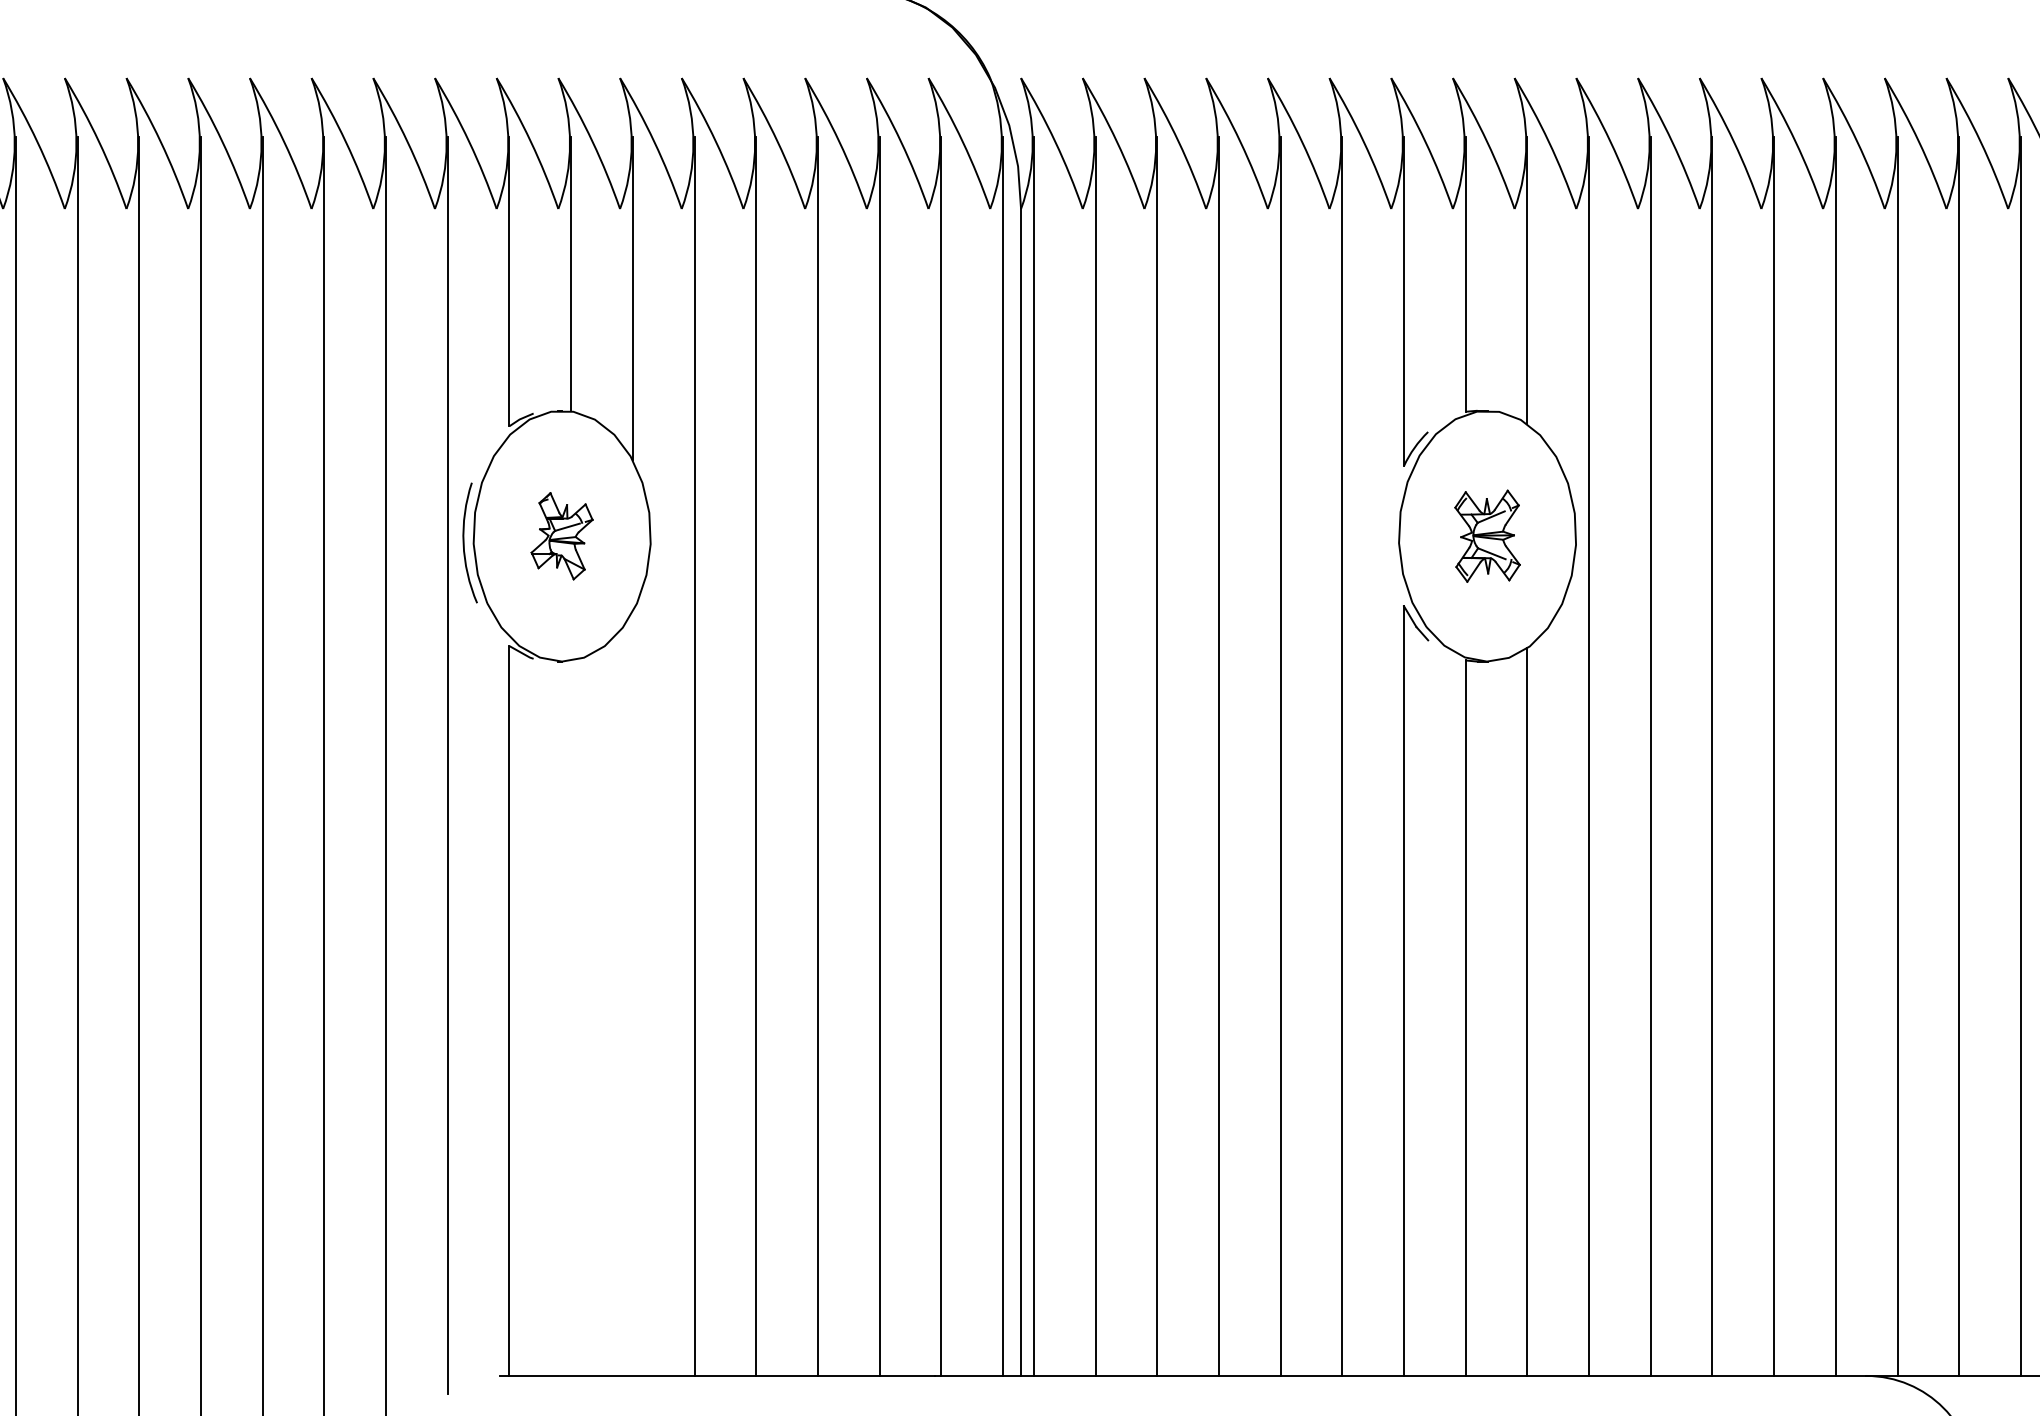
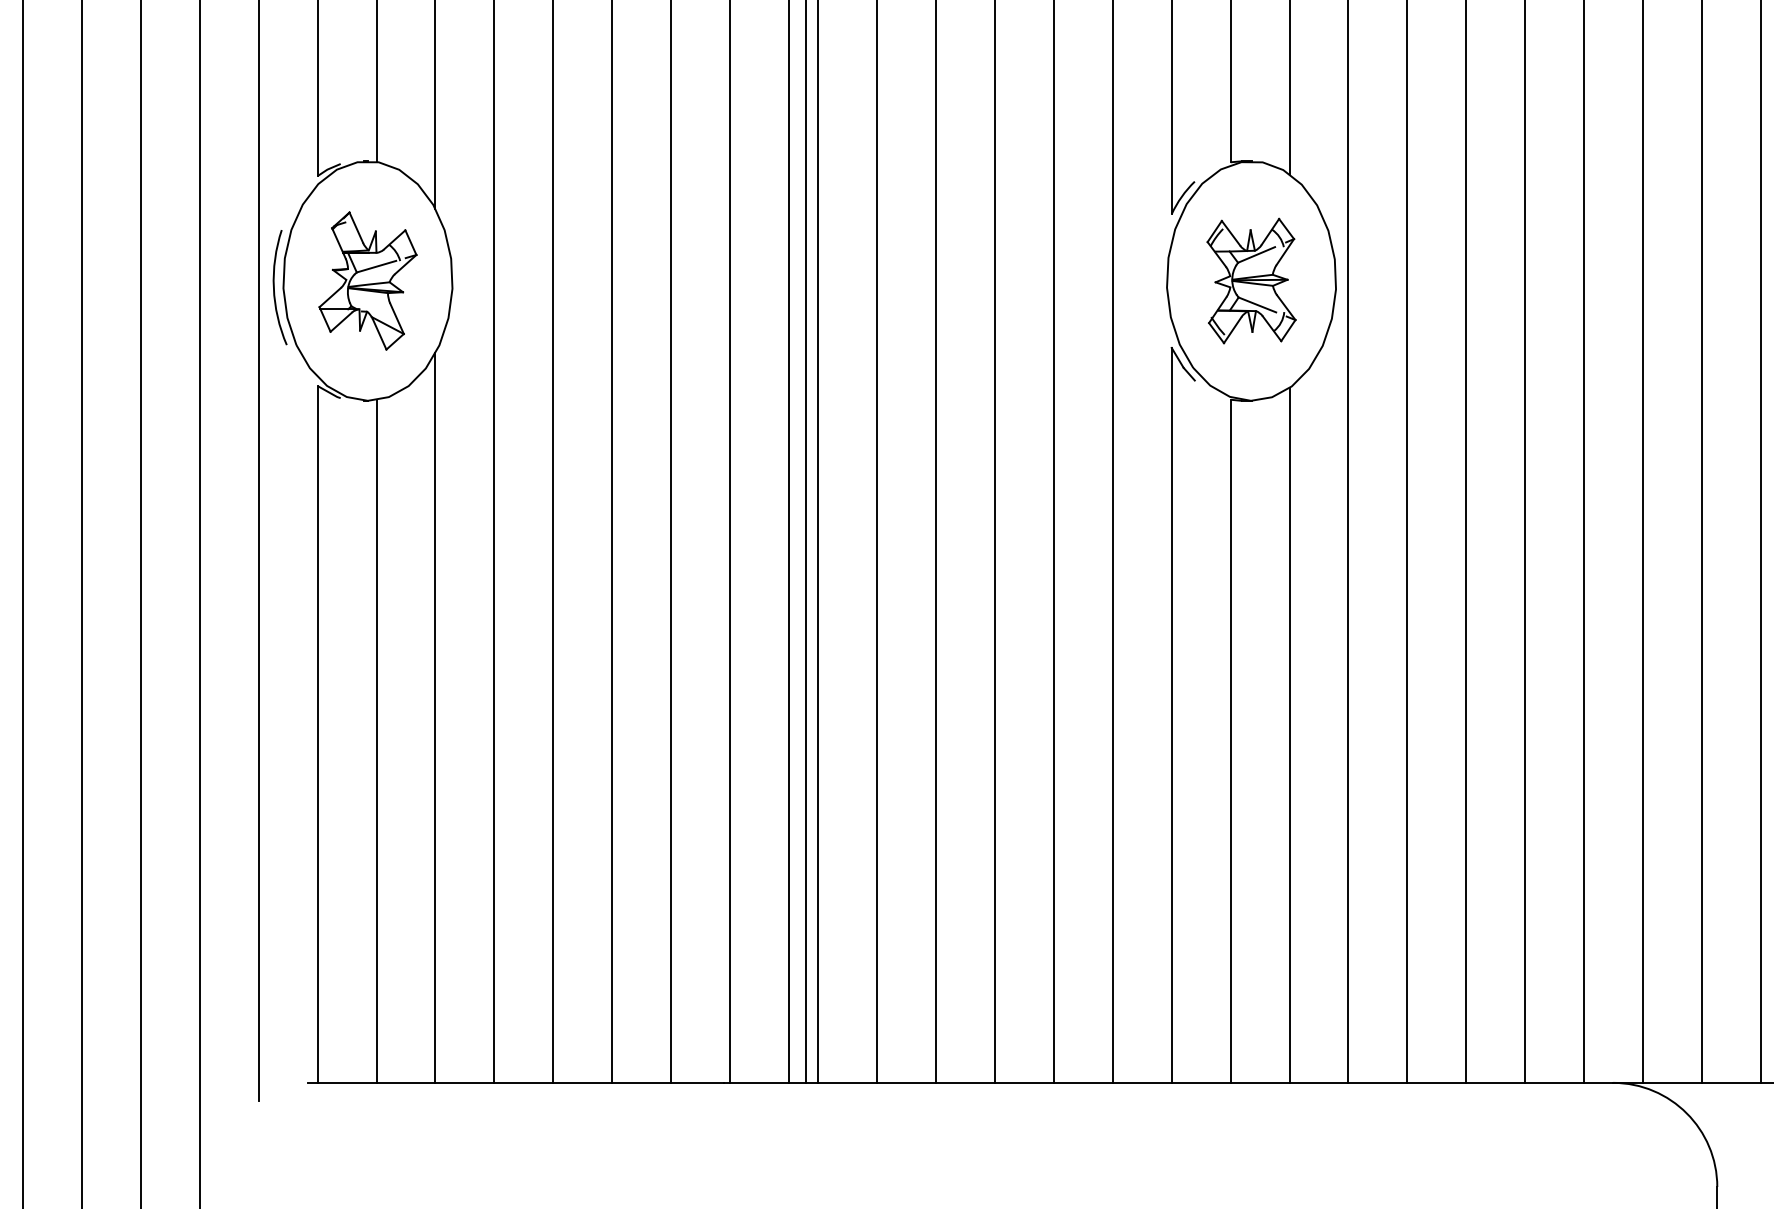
part: (561, 536) -> (367, 281), size x1.67
part: (1487, 536) -> (1251, 281), size x1.43
line: (632, 993) -> (435, 717), added
line: (571, 1017) -> (376, 740), added

